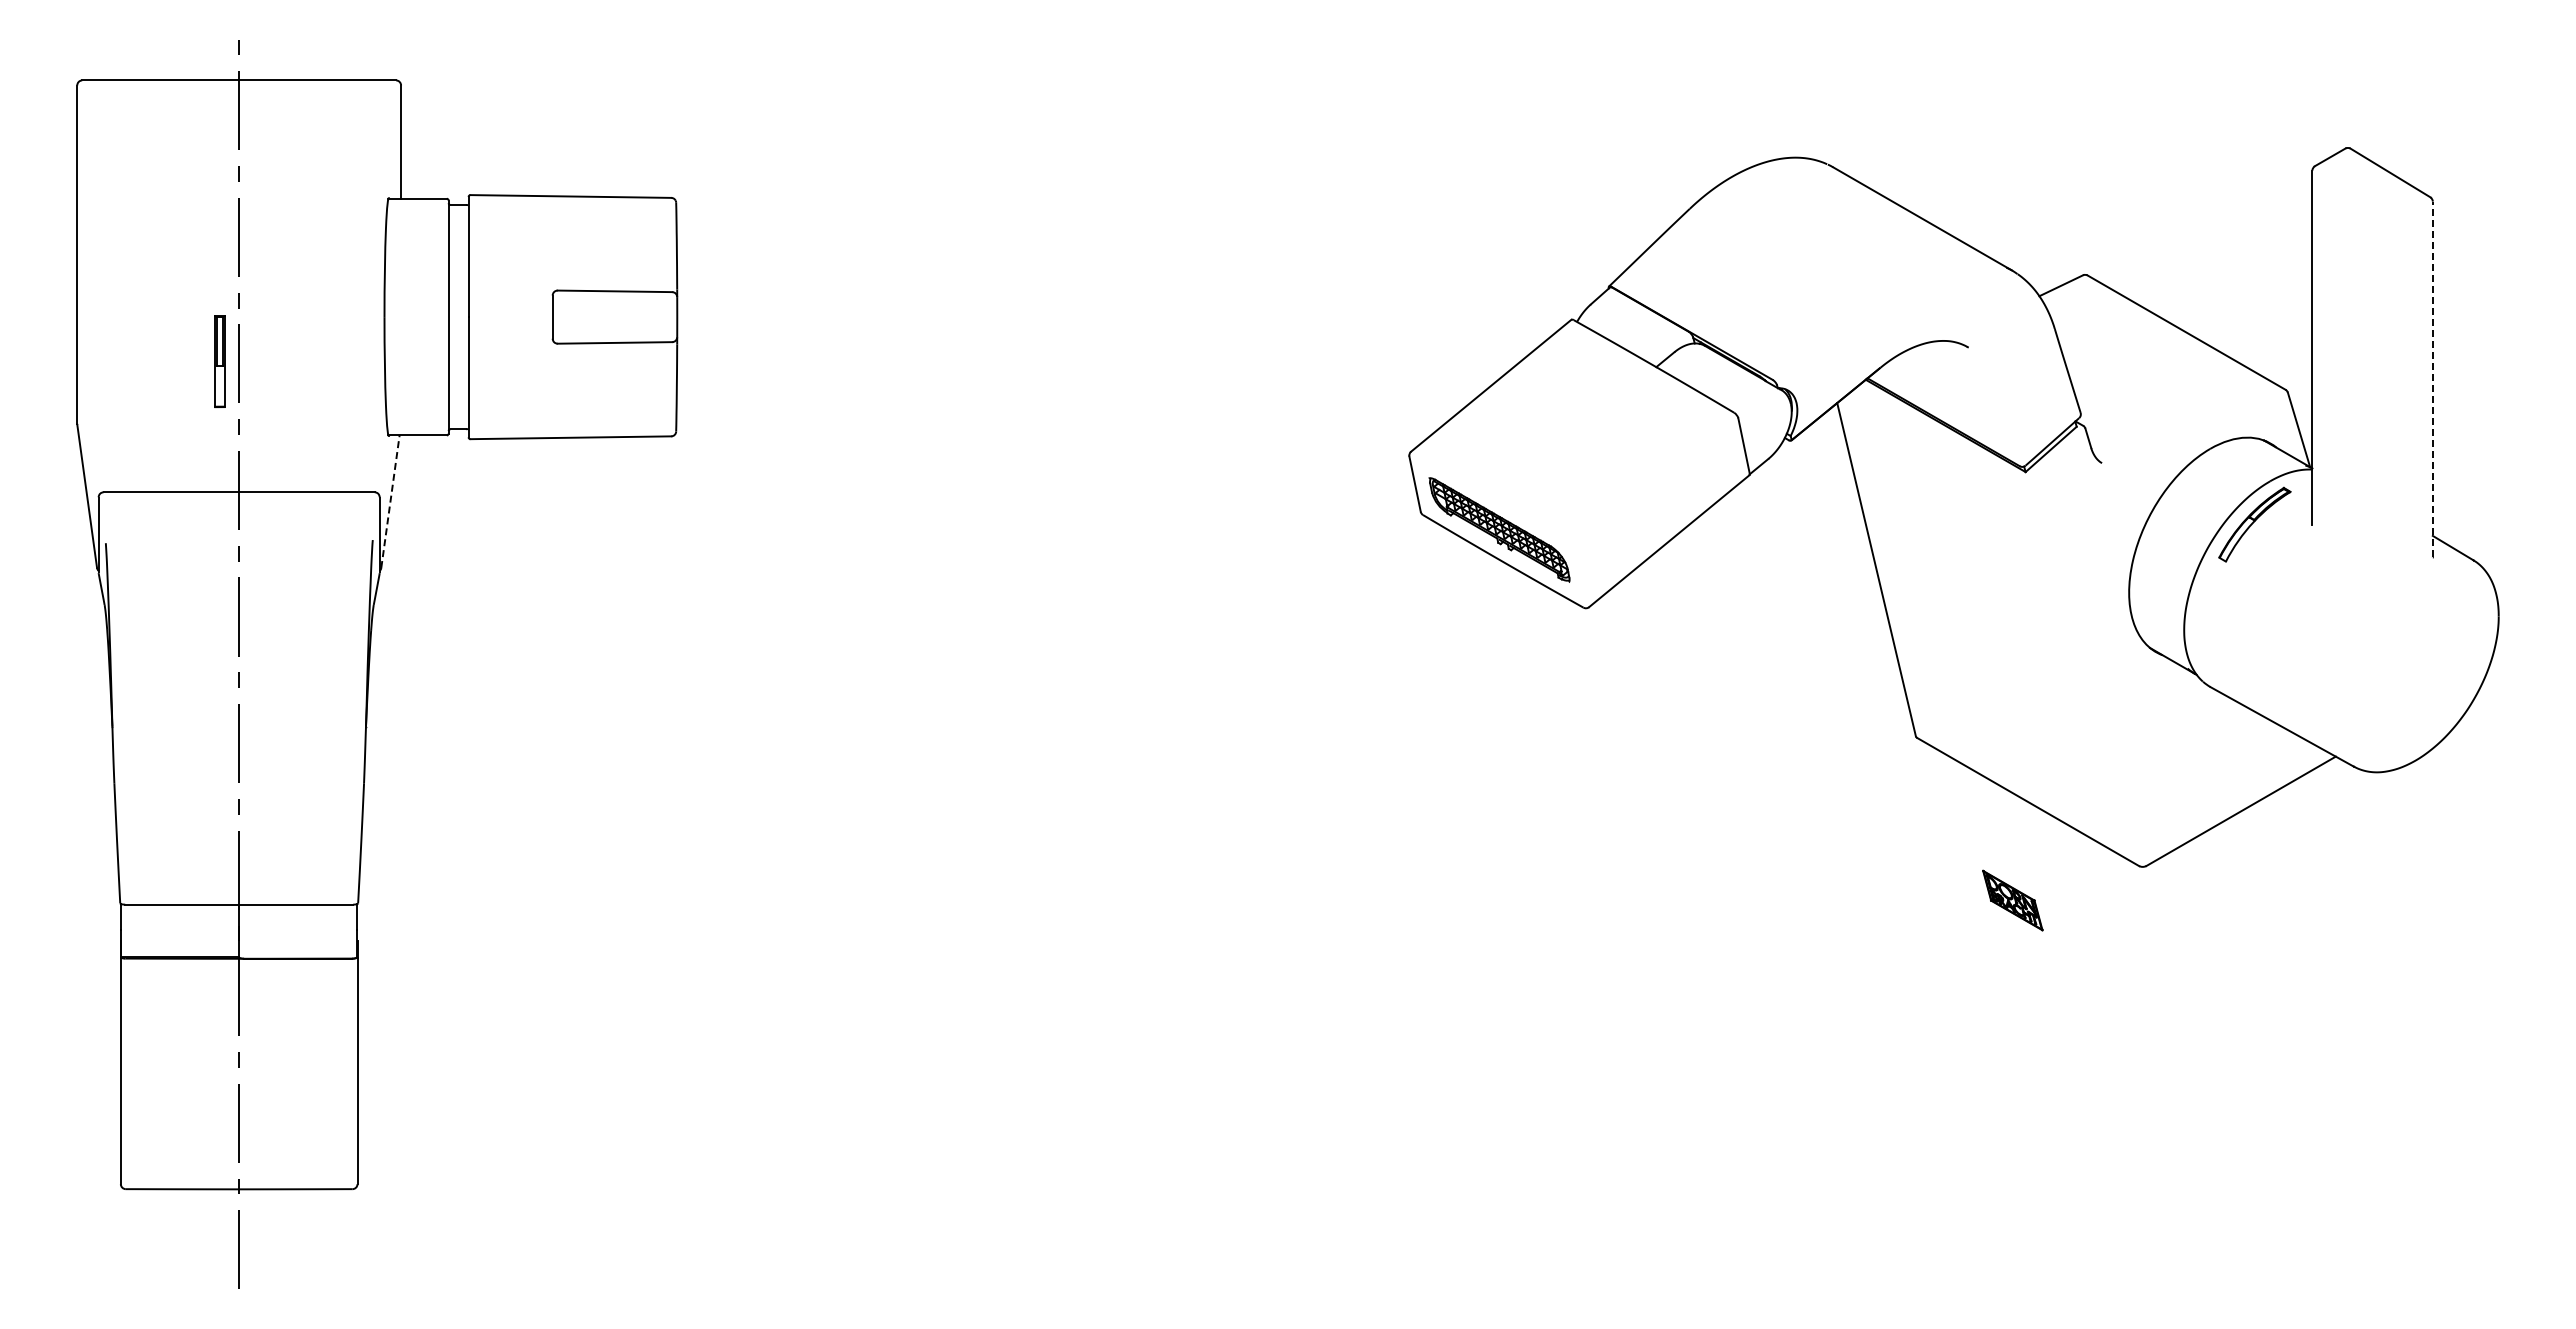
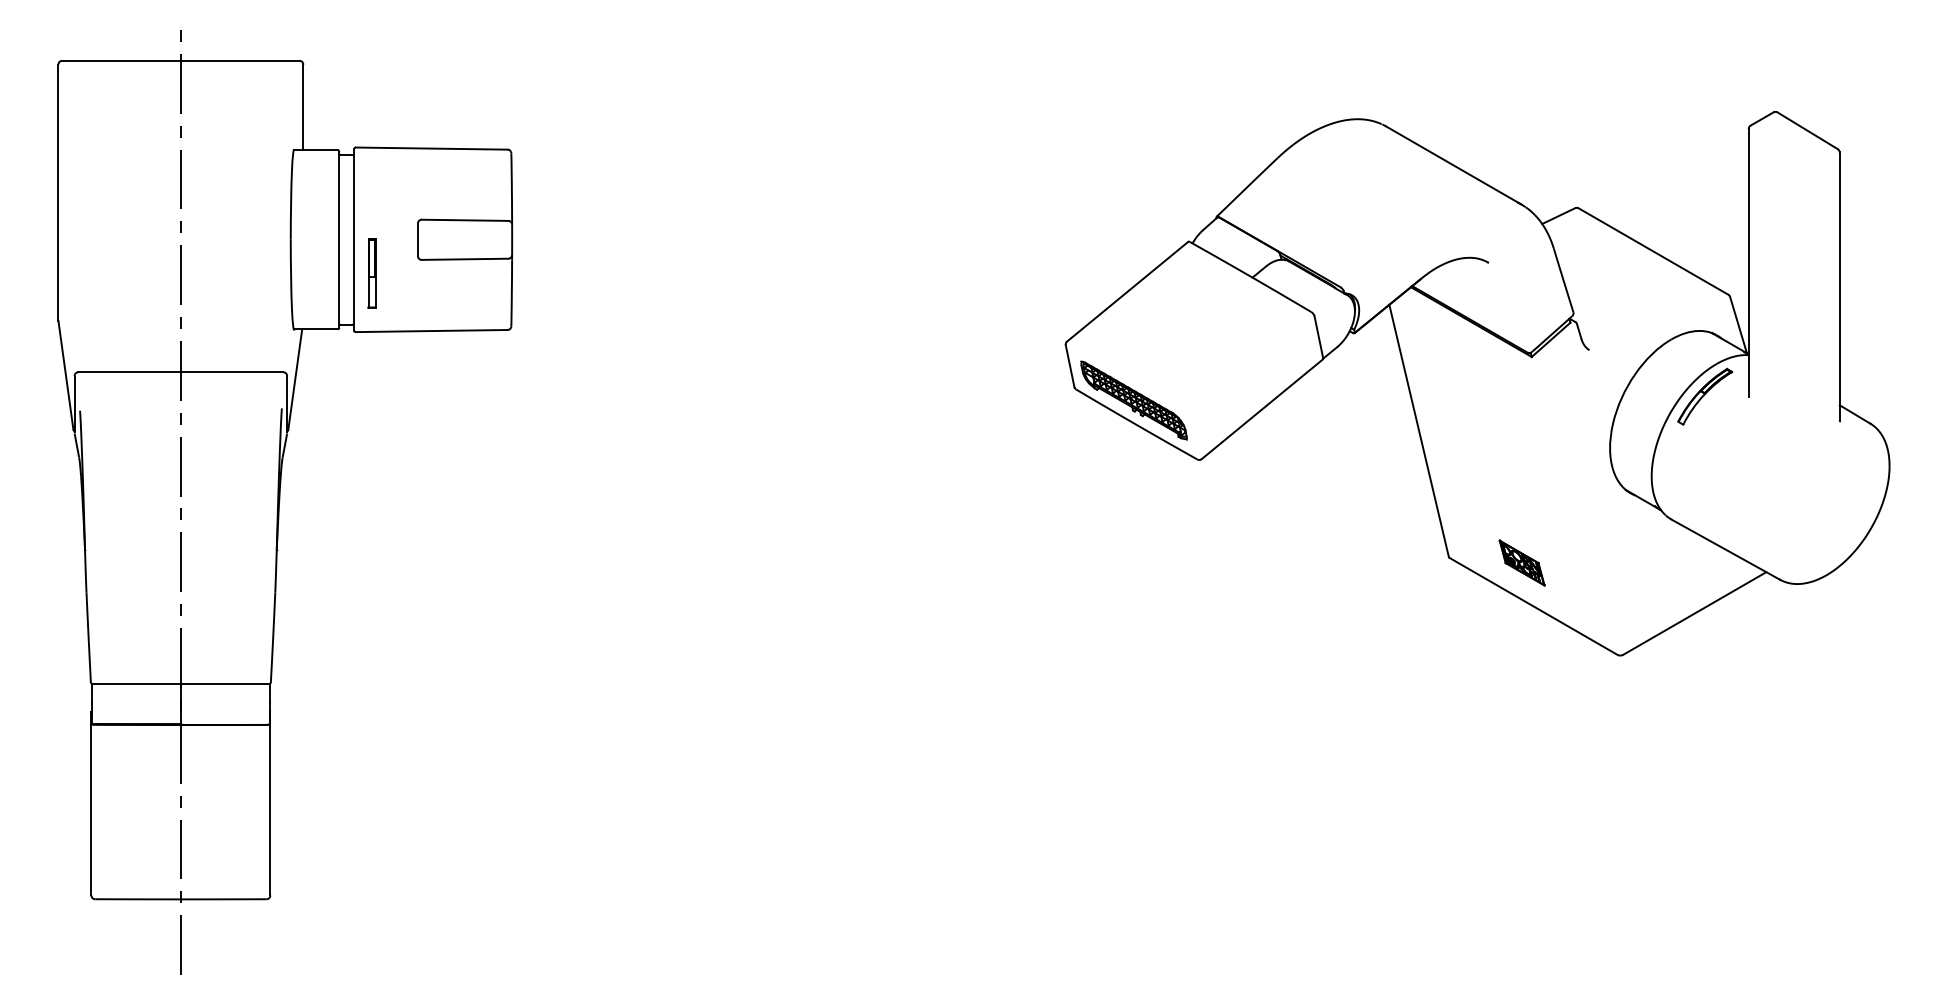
part: (219, 361) -> (371, 273), moved
line: (2432, 379) -> (1839, 286), dashed -> solid
line: (390, 501) -> (295, 379), dashed -> solid
part: (2012, 900) -> (1521, 562), moved

